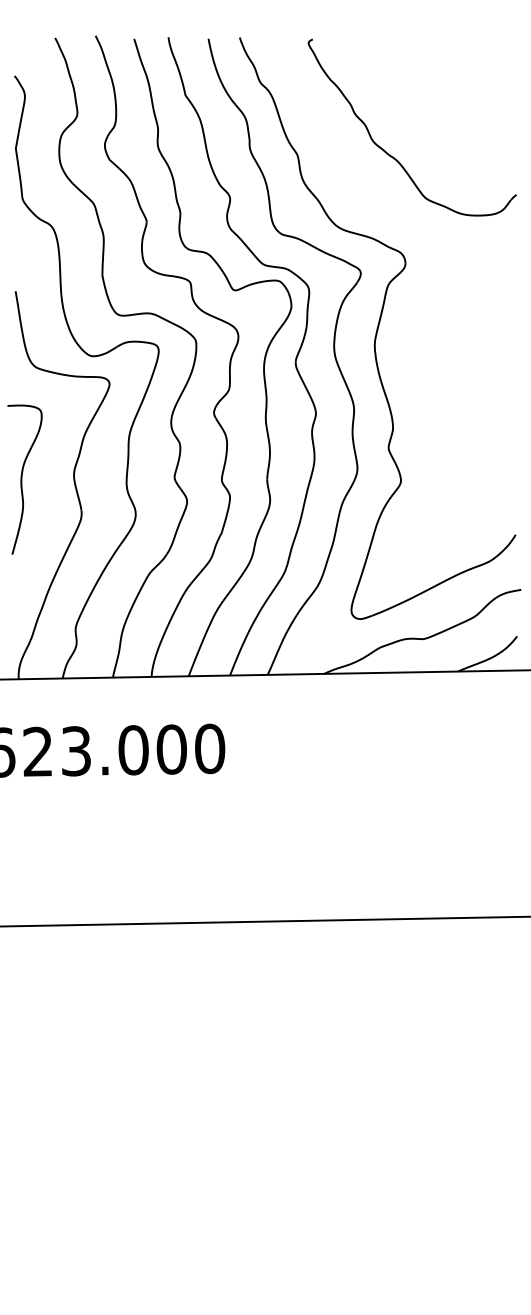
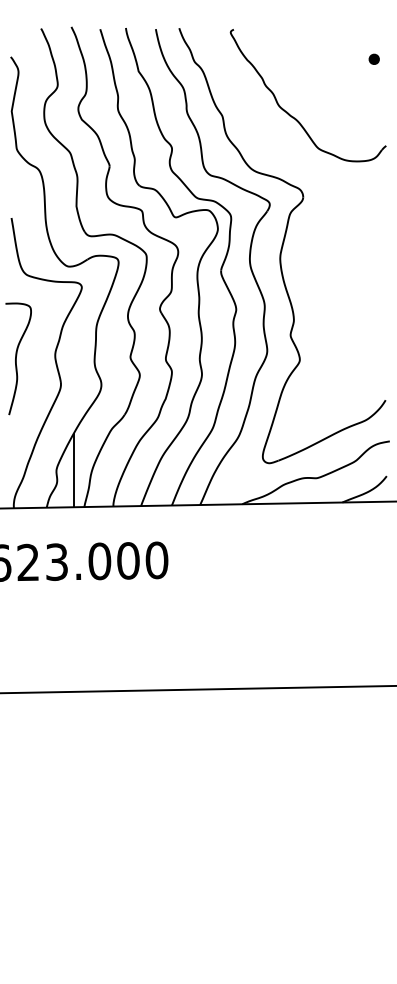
part: (500, 78) -> (374, 58), added
line: (99, 628) -> (74, 470), added

